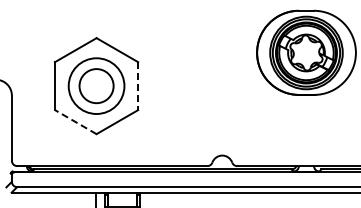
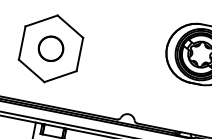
circle: (96, 85) -> (51, 48), size x0.62
line: (138, 86) -> (80, 54), dashed -> solid
line: (75, 122) -> (31, 71), dashed -> solid

